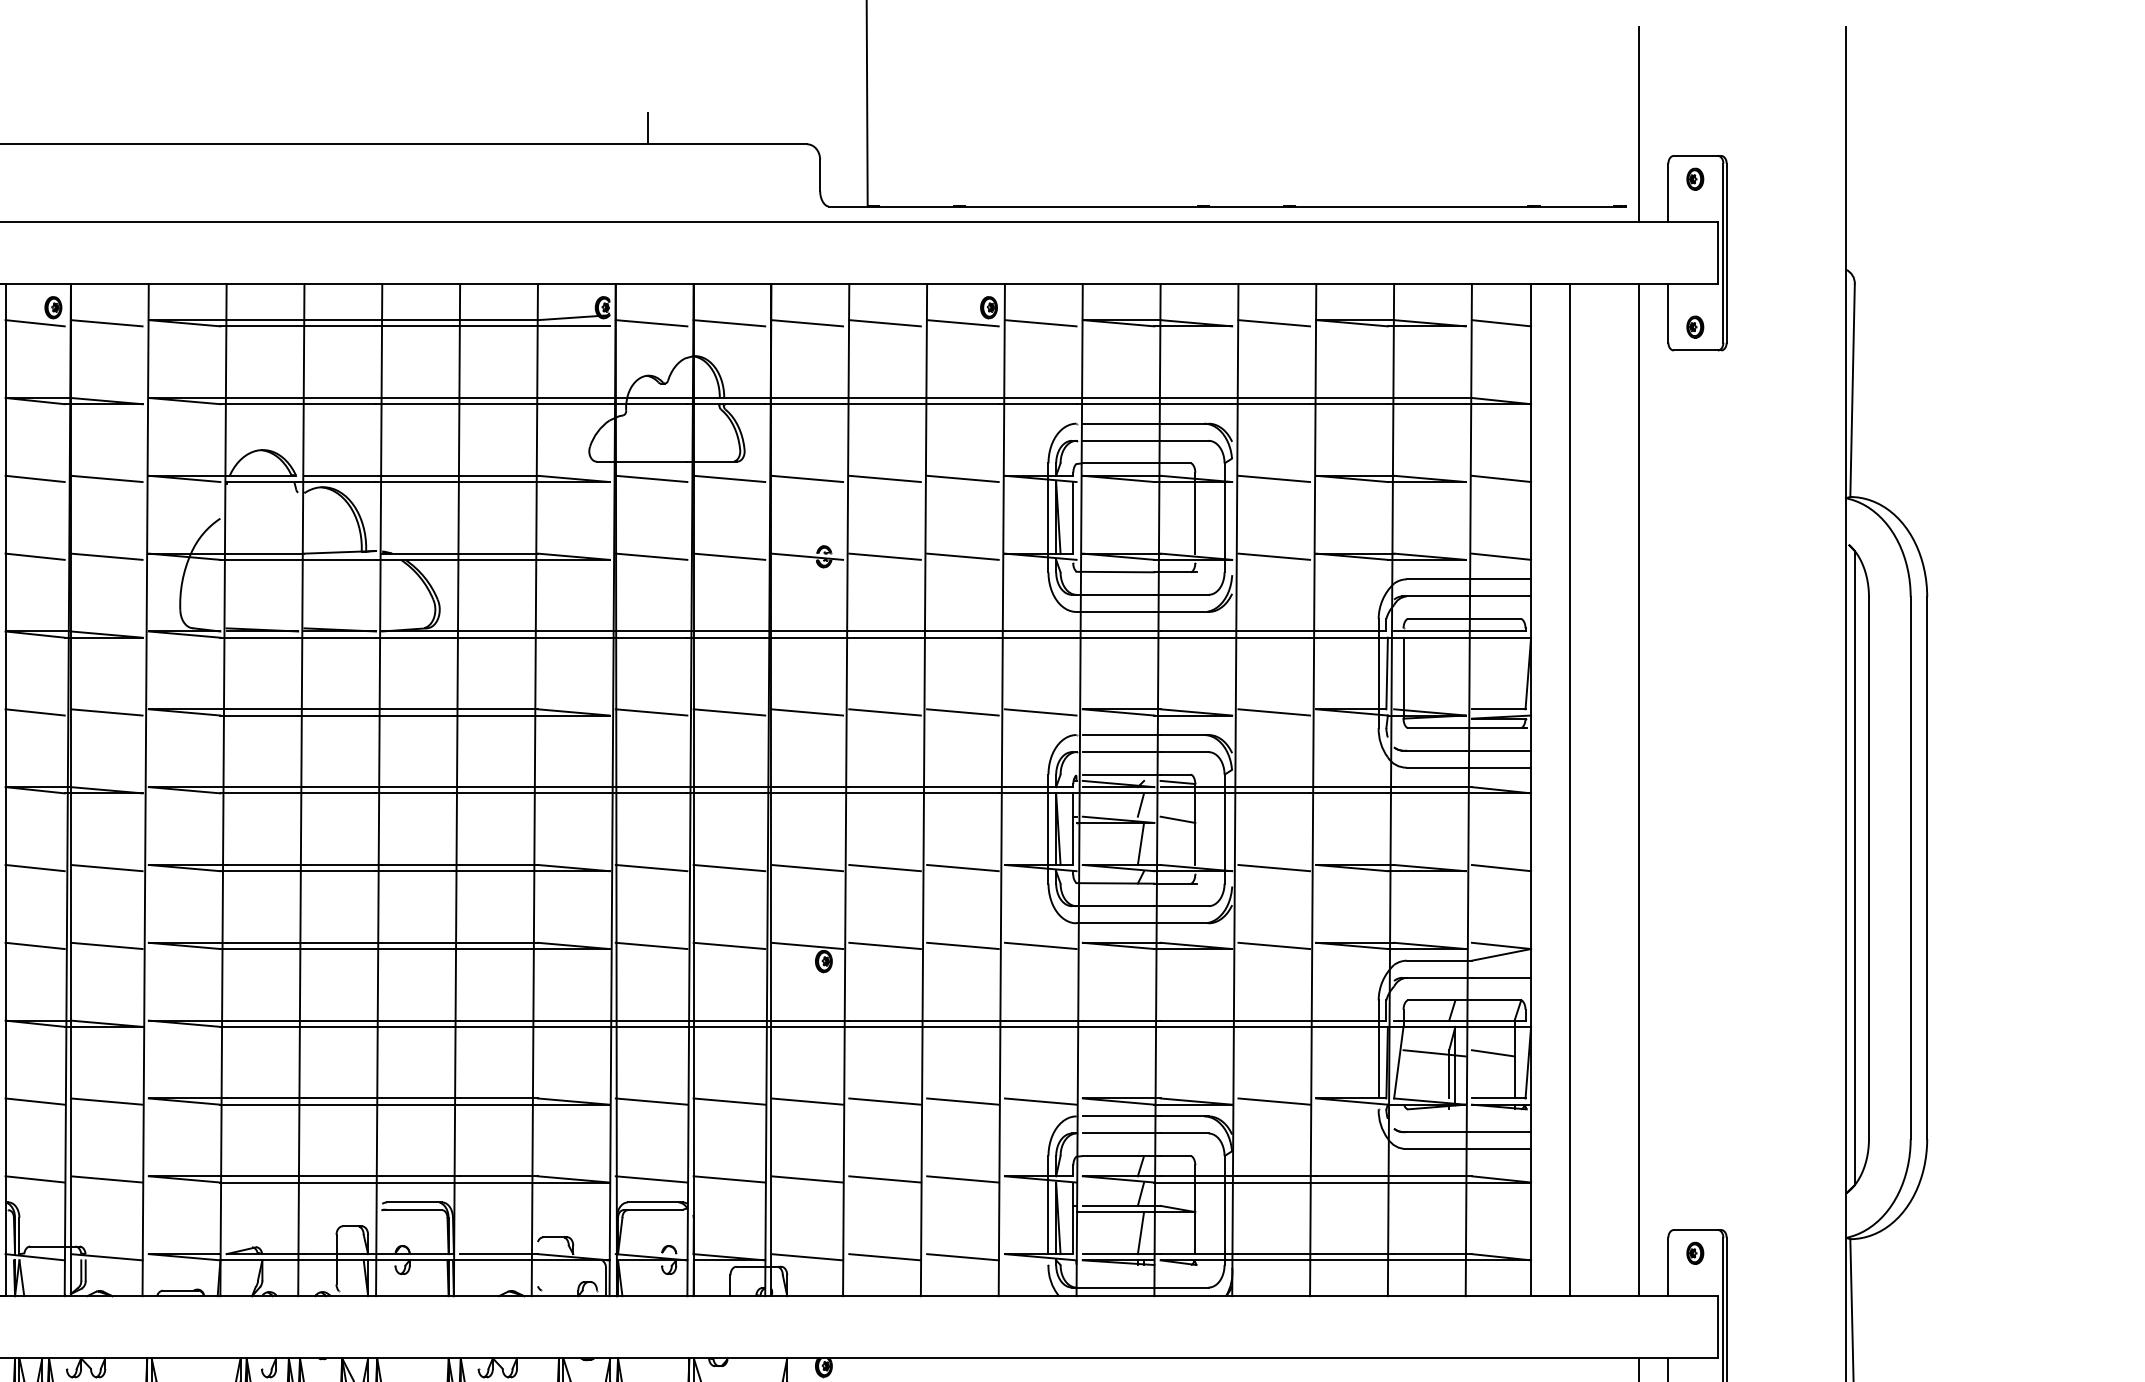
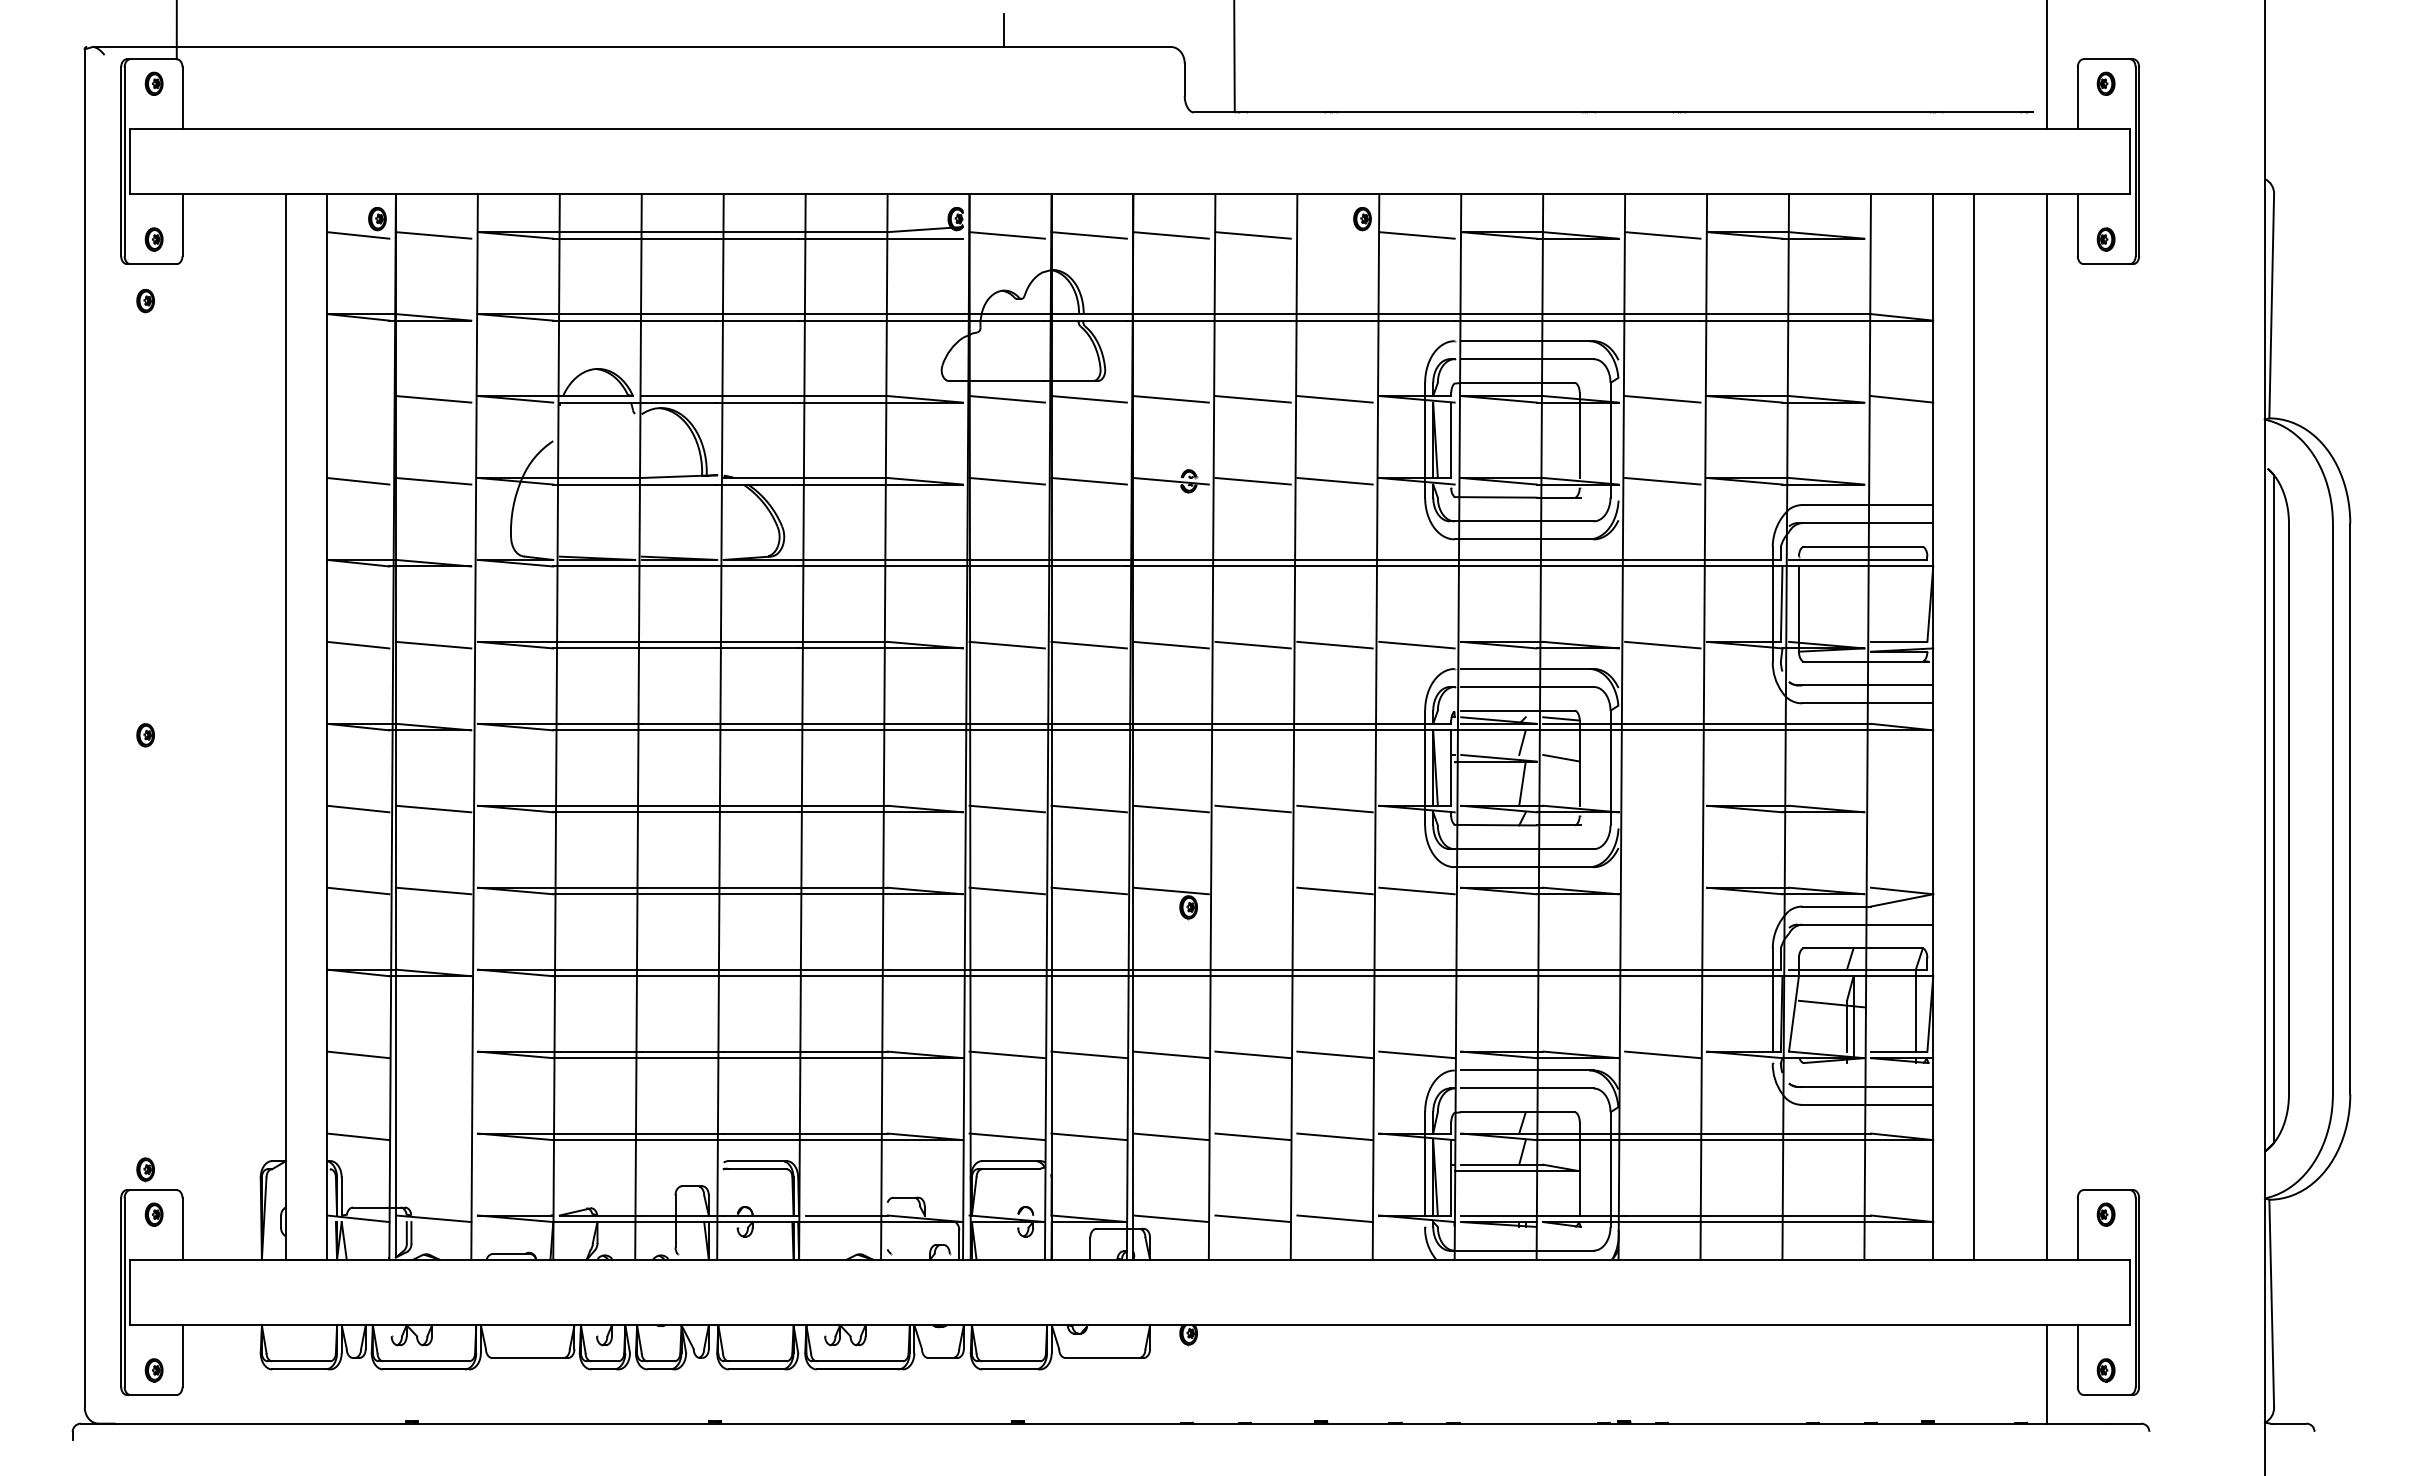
line: (962, 323) -> (1334, 235), removed
line: (1500, 323) -> (1901, 235), removed
line: (35, 479) -> (358, 399), removed
line: (1500, 556) -> (1901, 480), removed
line: (1273, 867) -> (1662, 808), removed
line: (1500, 867) -> (1901, 808), removed
line: (884, 945) -> (1252, 890), removed
line: (1273, 945) -> (1662, 890), removed
line: (1492, 1052) -> (1892, 1003), removed
line: (106, 1101) -> (433, 1054), removed
line: (106, 1179) -> (433, 1136), removed
line: (1140, 1233) -> (1522, 1193), removed

